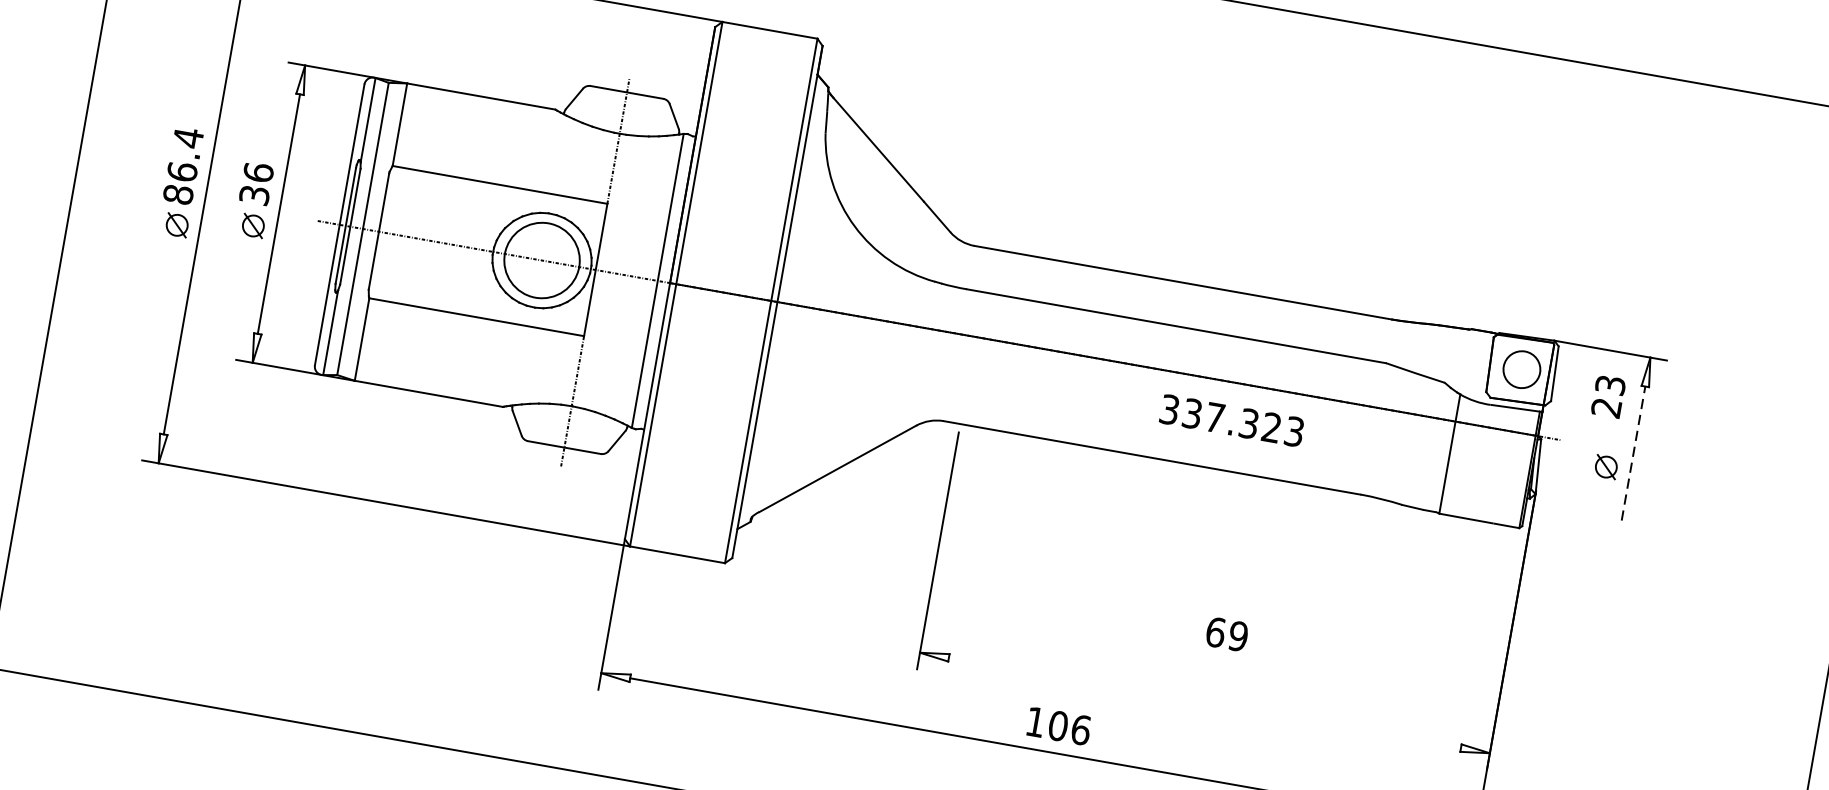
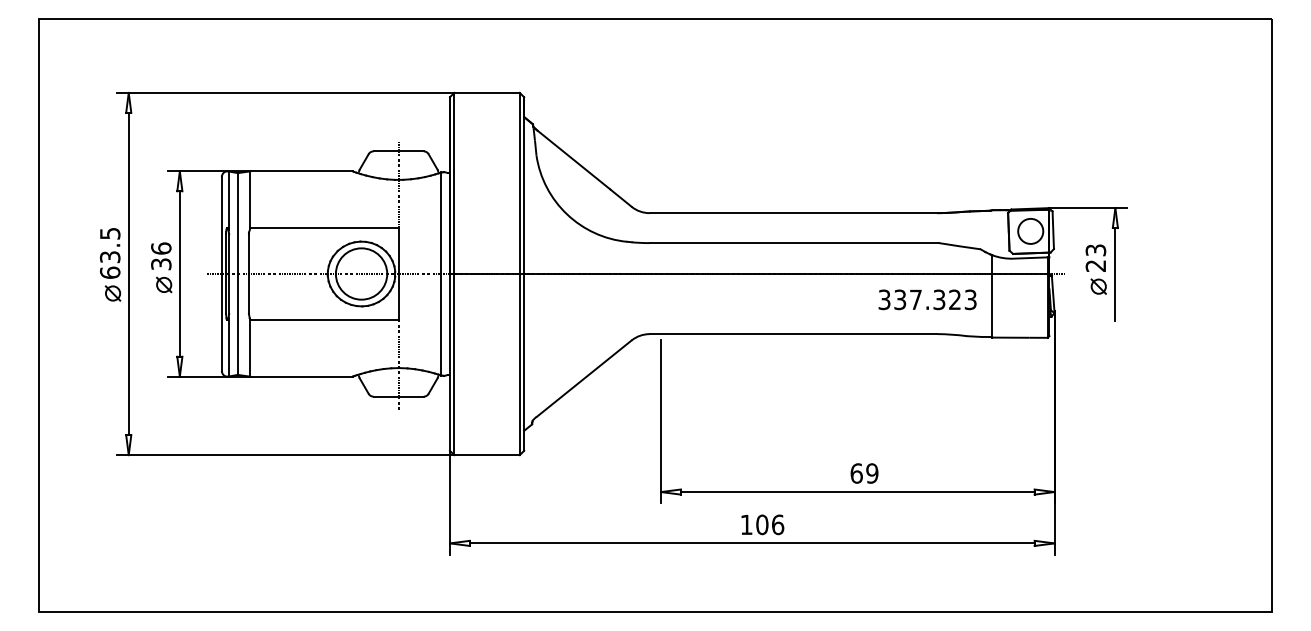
text: (182, 165) -> (109, 252), 86.4 -> 63.5
text: (1608, 395) -> (1095, 257), moved
text: (1231, 420) -> (927, 299), moved
line: (1633, 452) -> (1115, 273), dashed -> solid
text: (1227, 634) -> (864, 473), moved
line: (1204, 703) -> (857, 492), added

